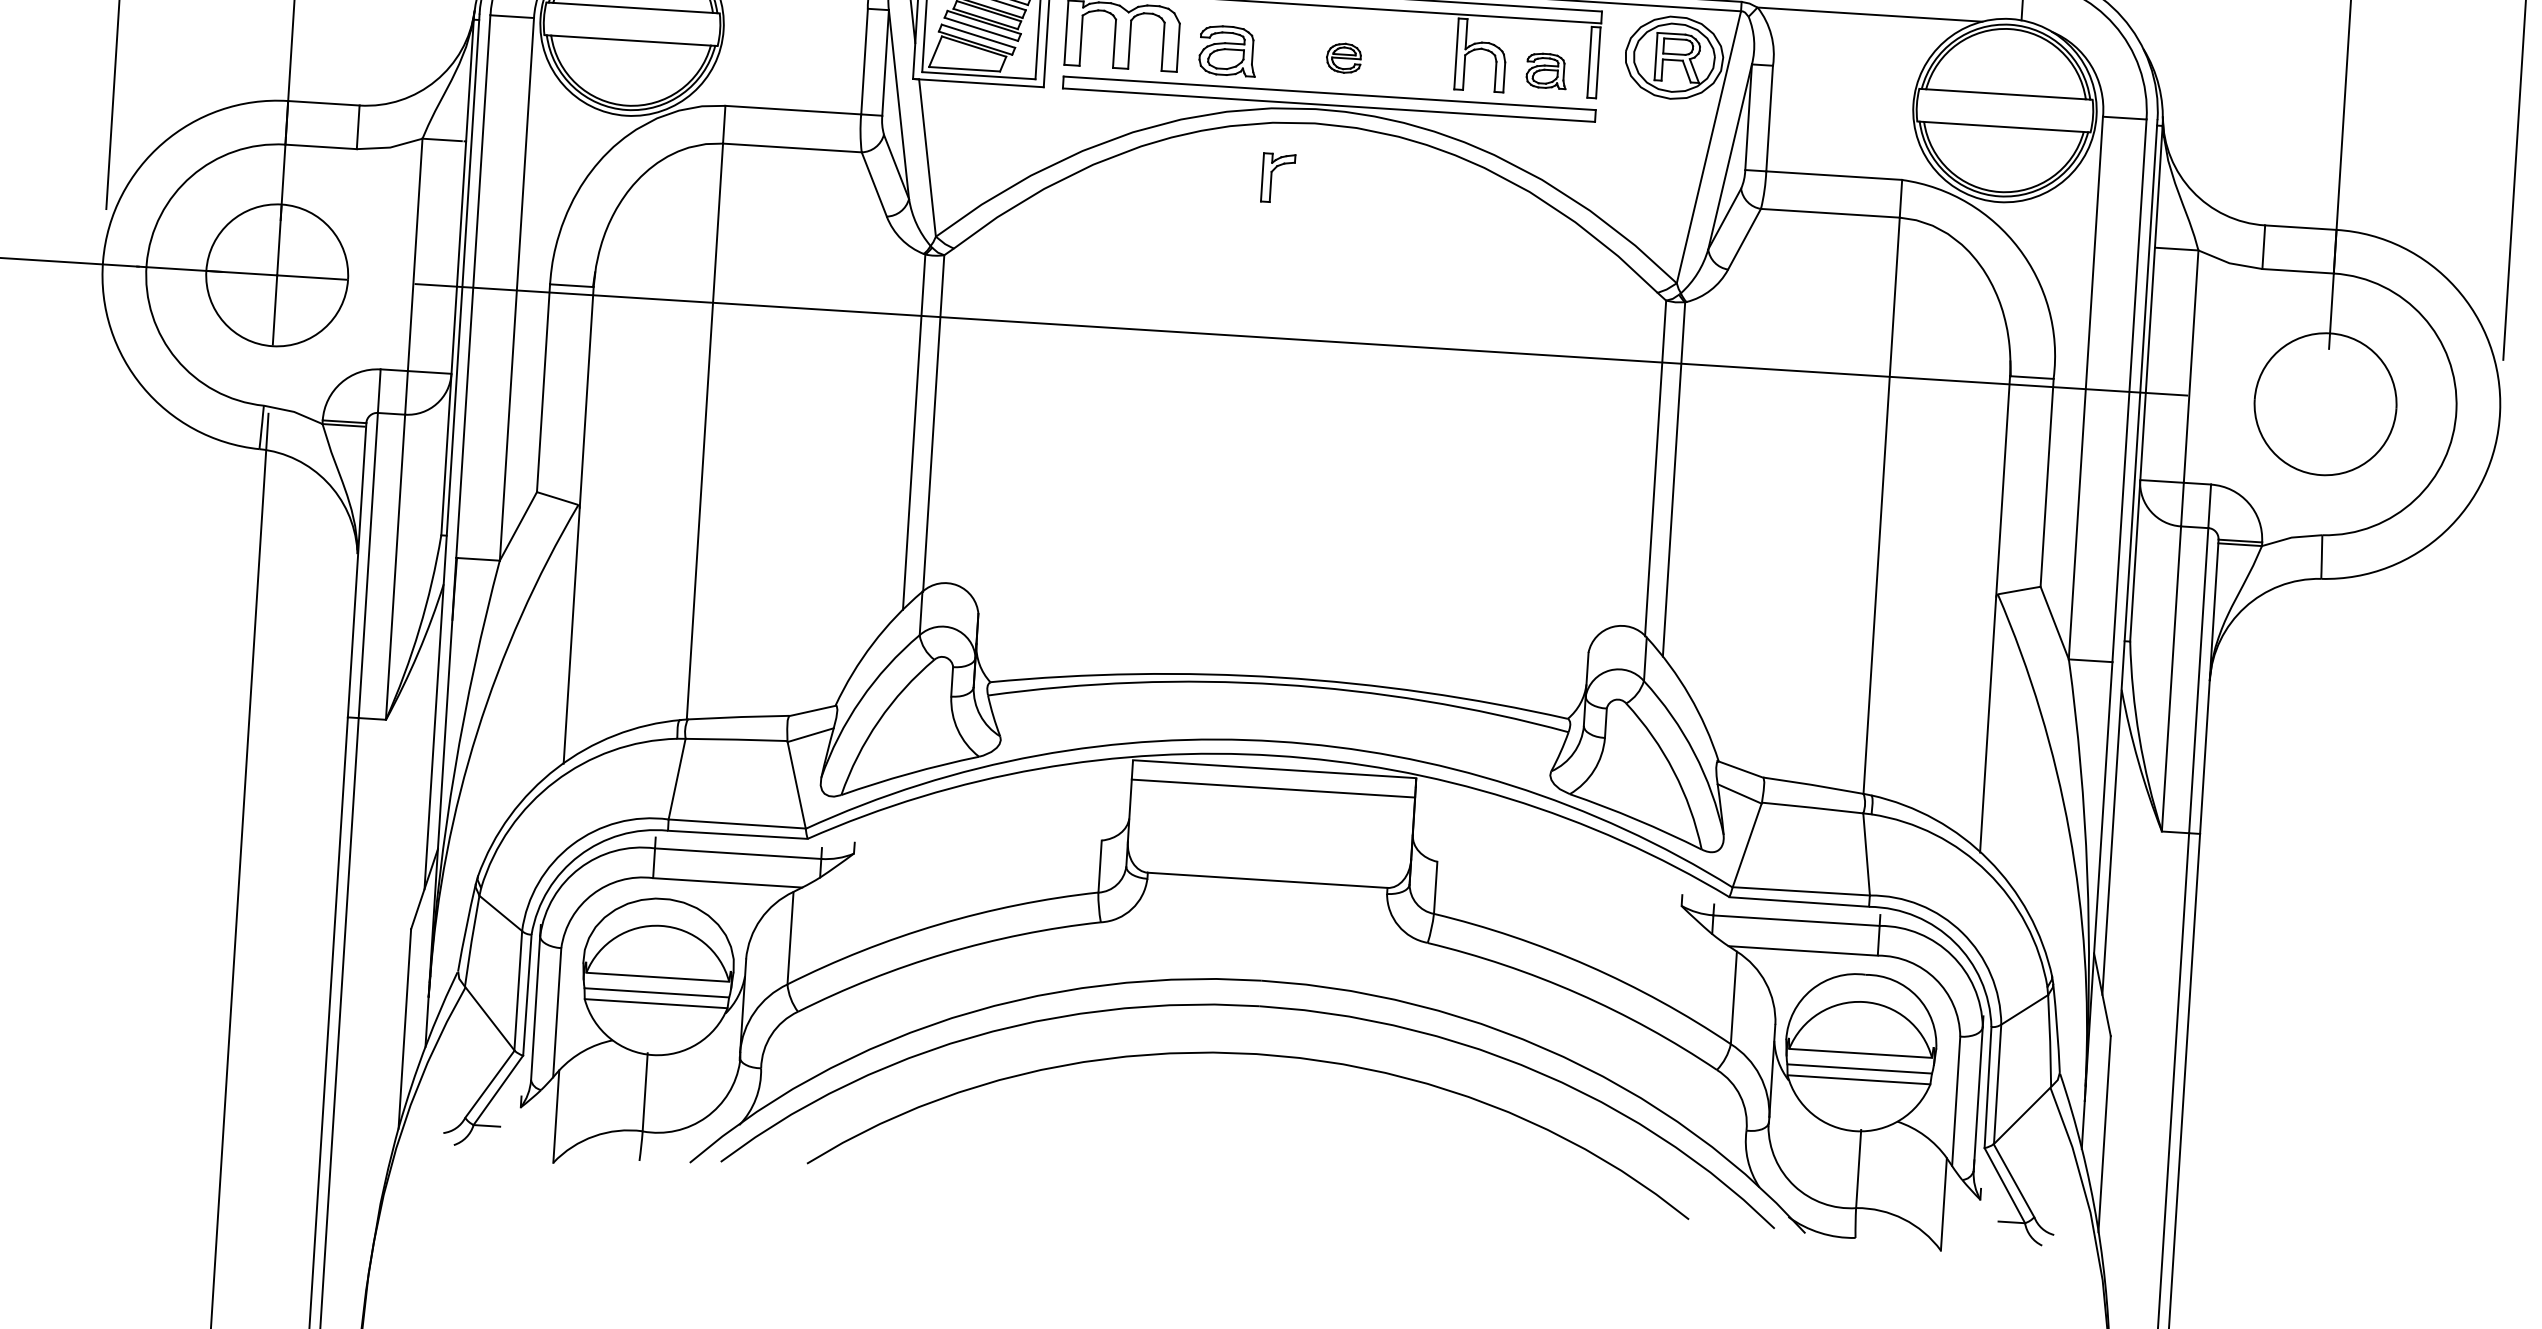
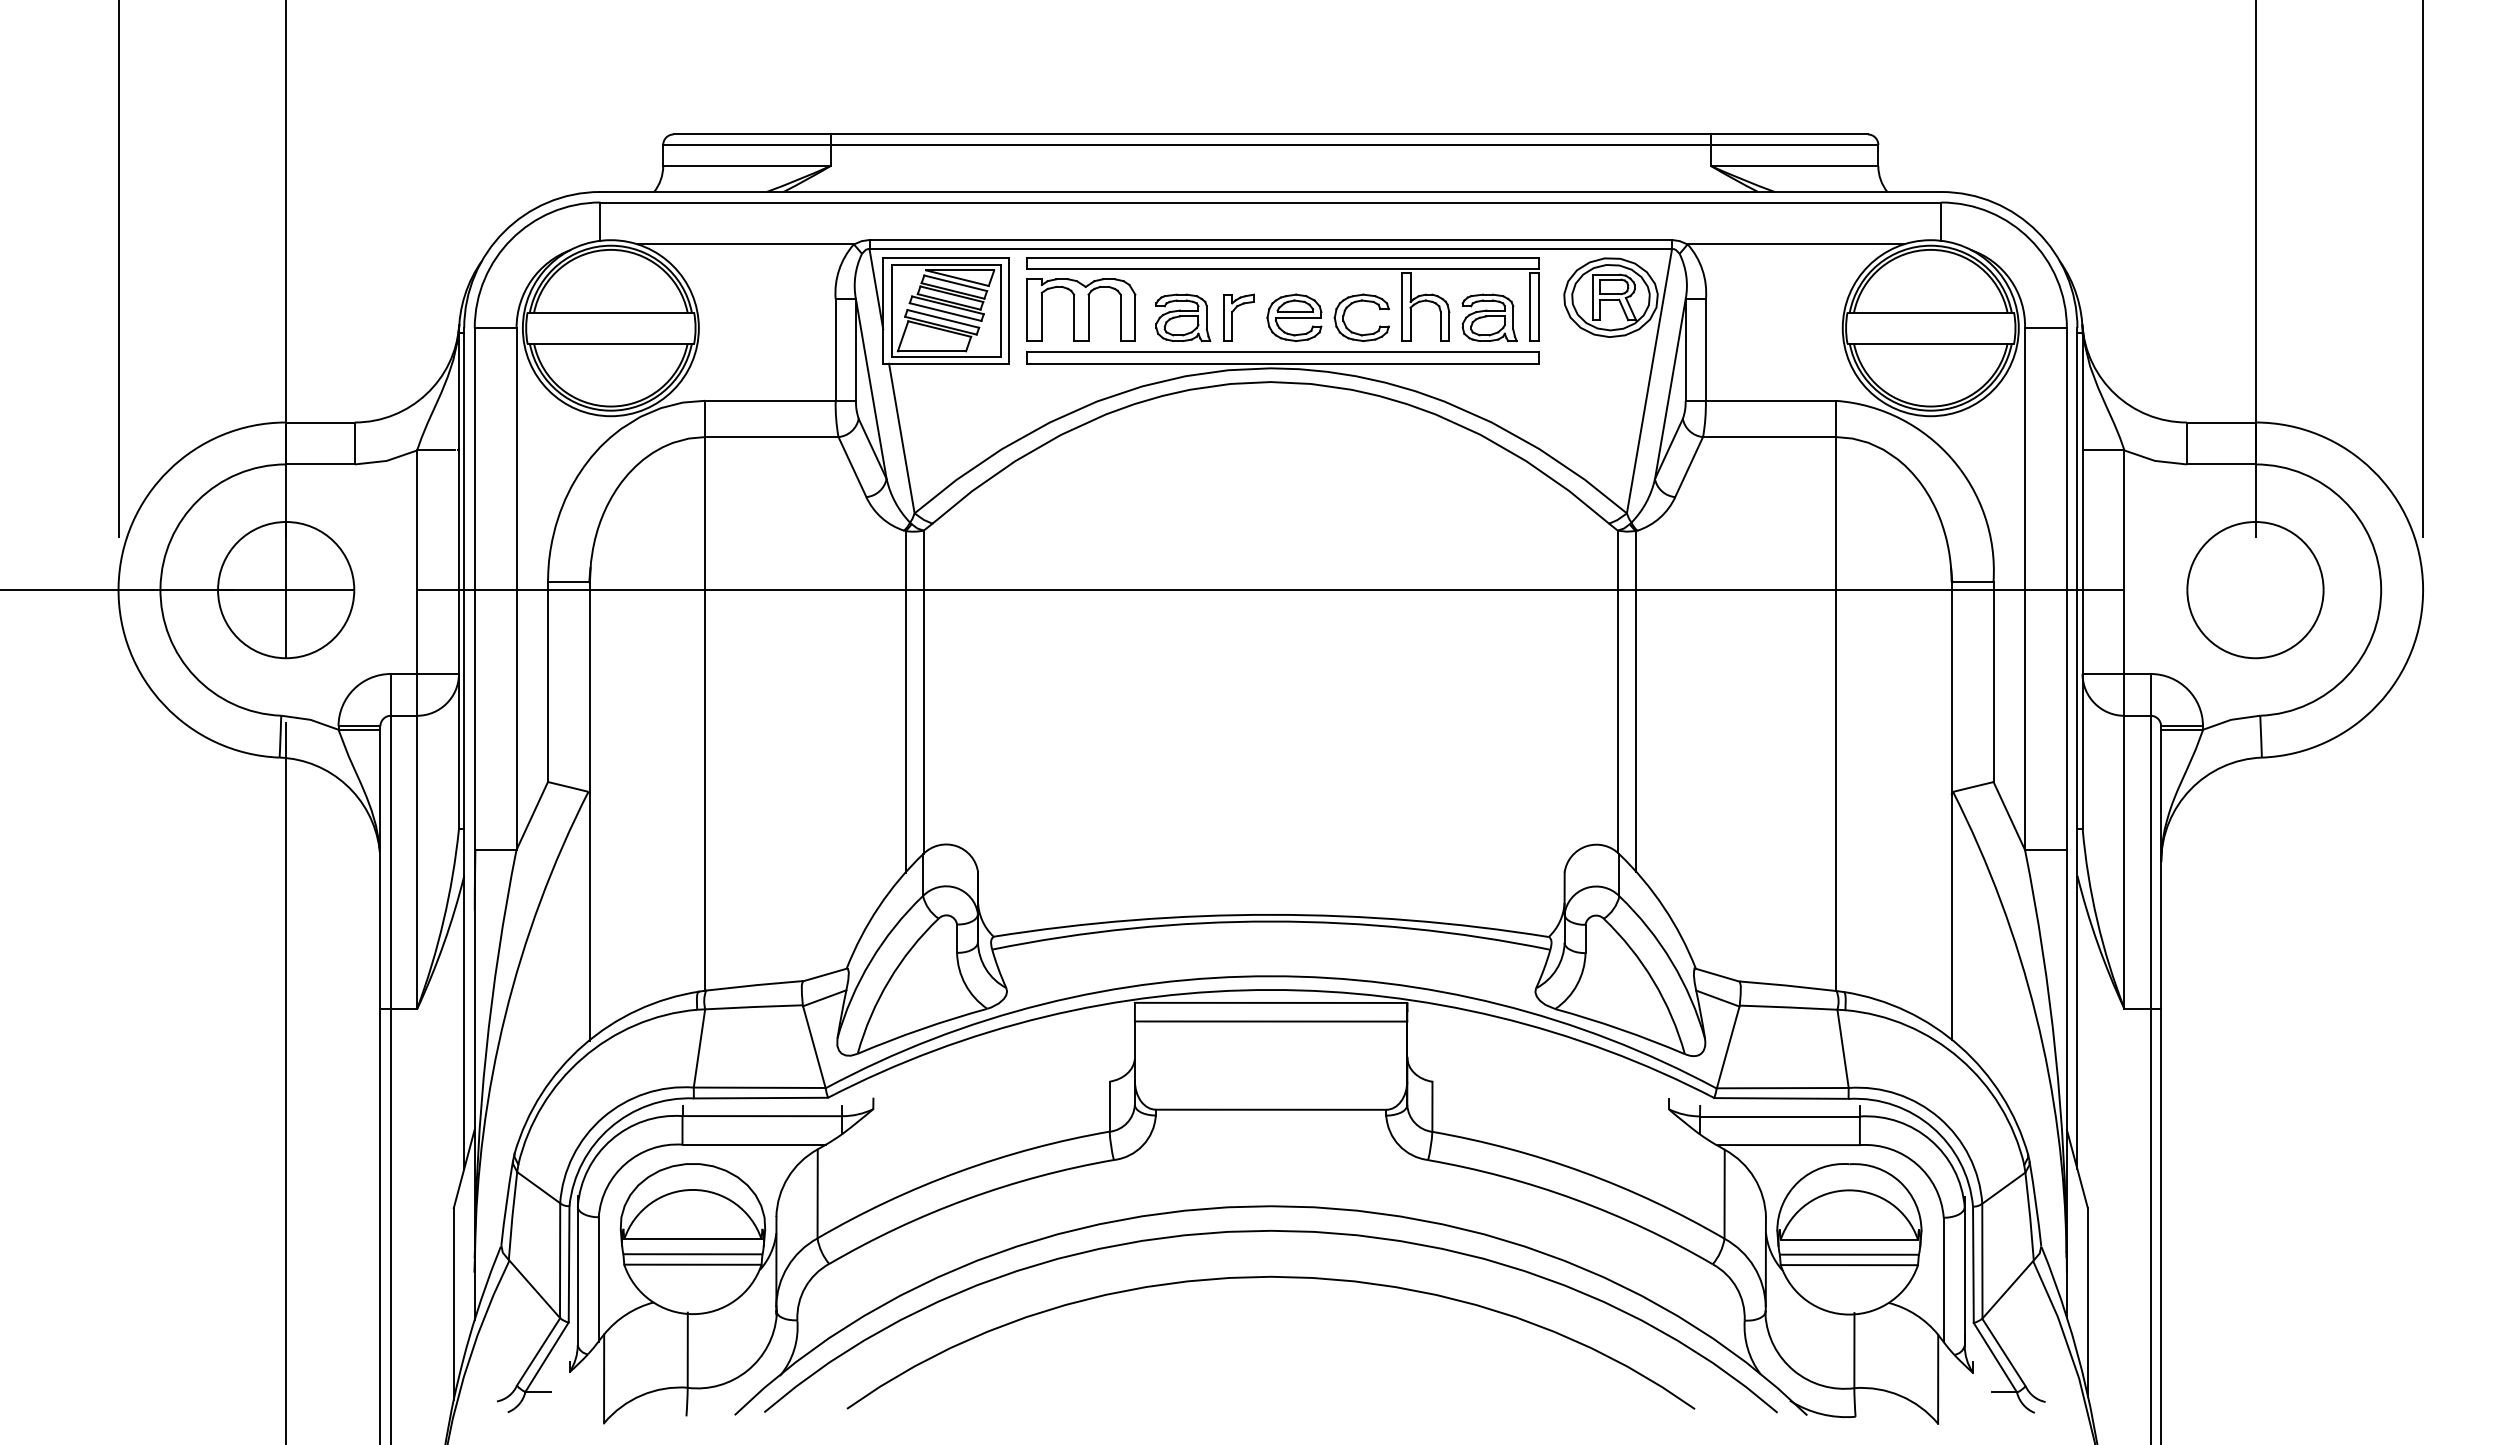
part: (1411, 46) -> (1358, 302), added
part: (1343, 57) -> (1294, 317), size x1.67
part: (1546, 70) -> (1489, 317), size x1.43
part: (1277, 177) -> (1238, 317), moved

